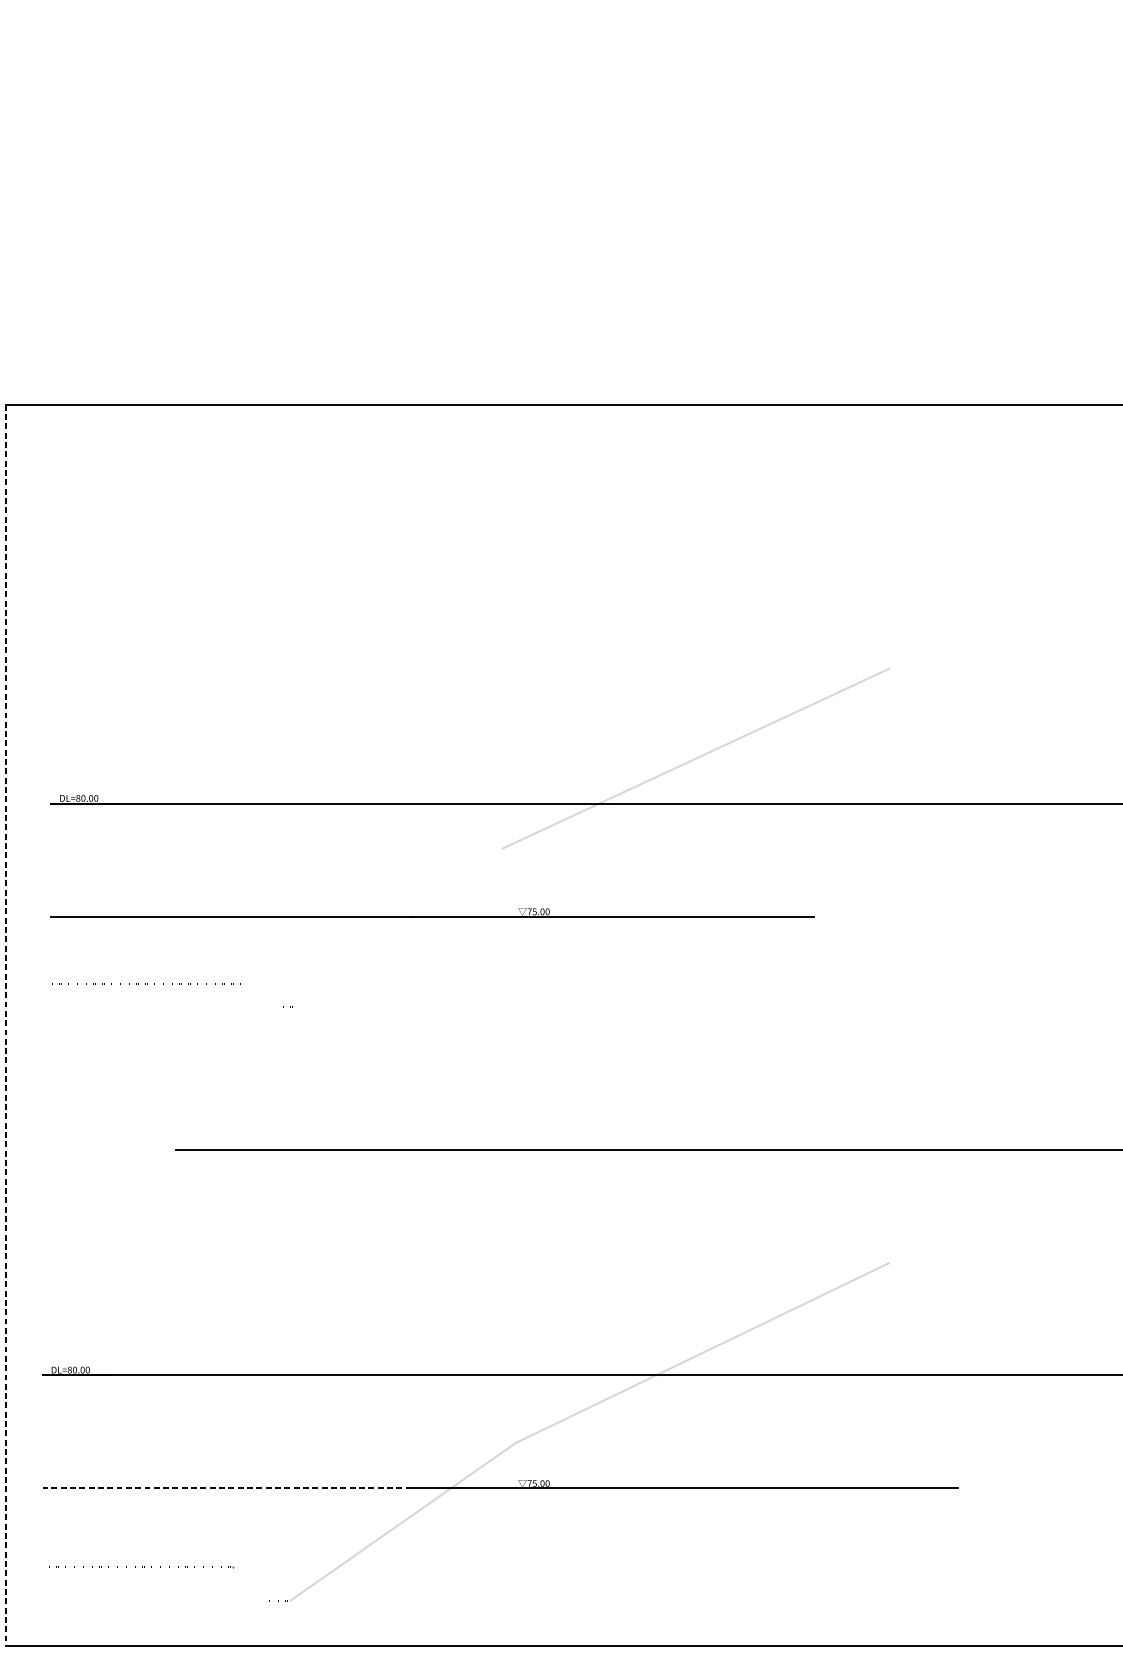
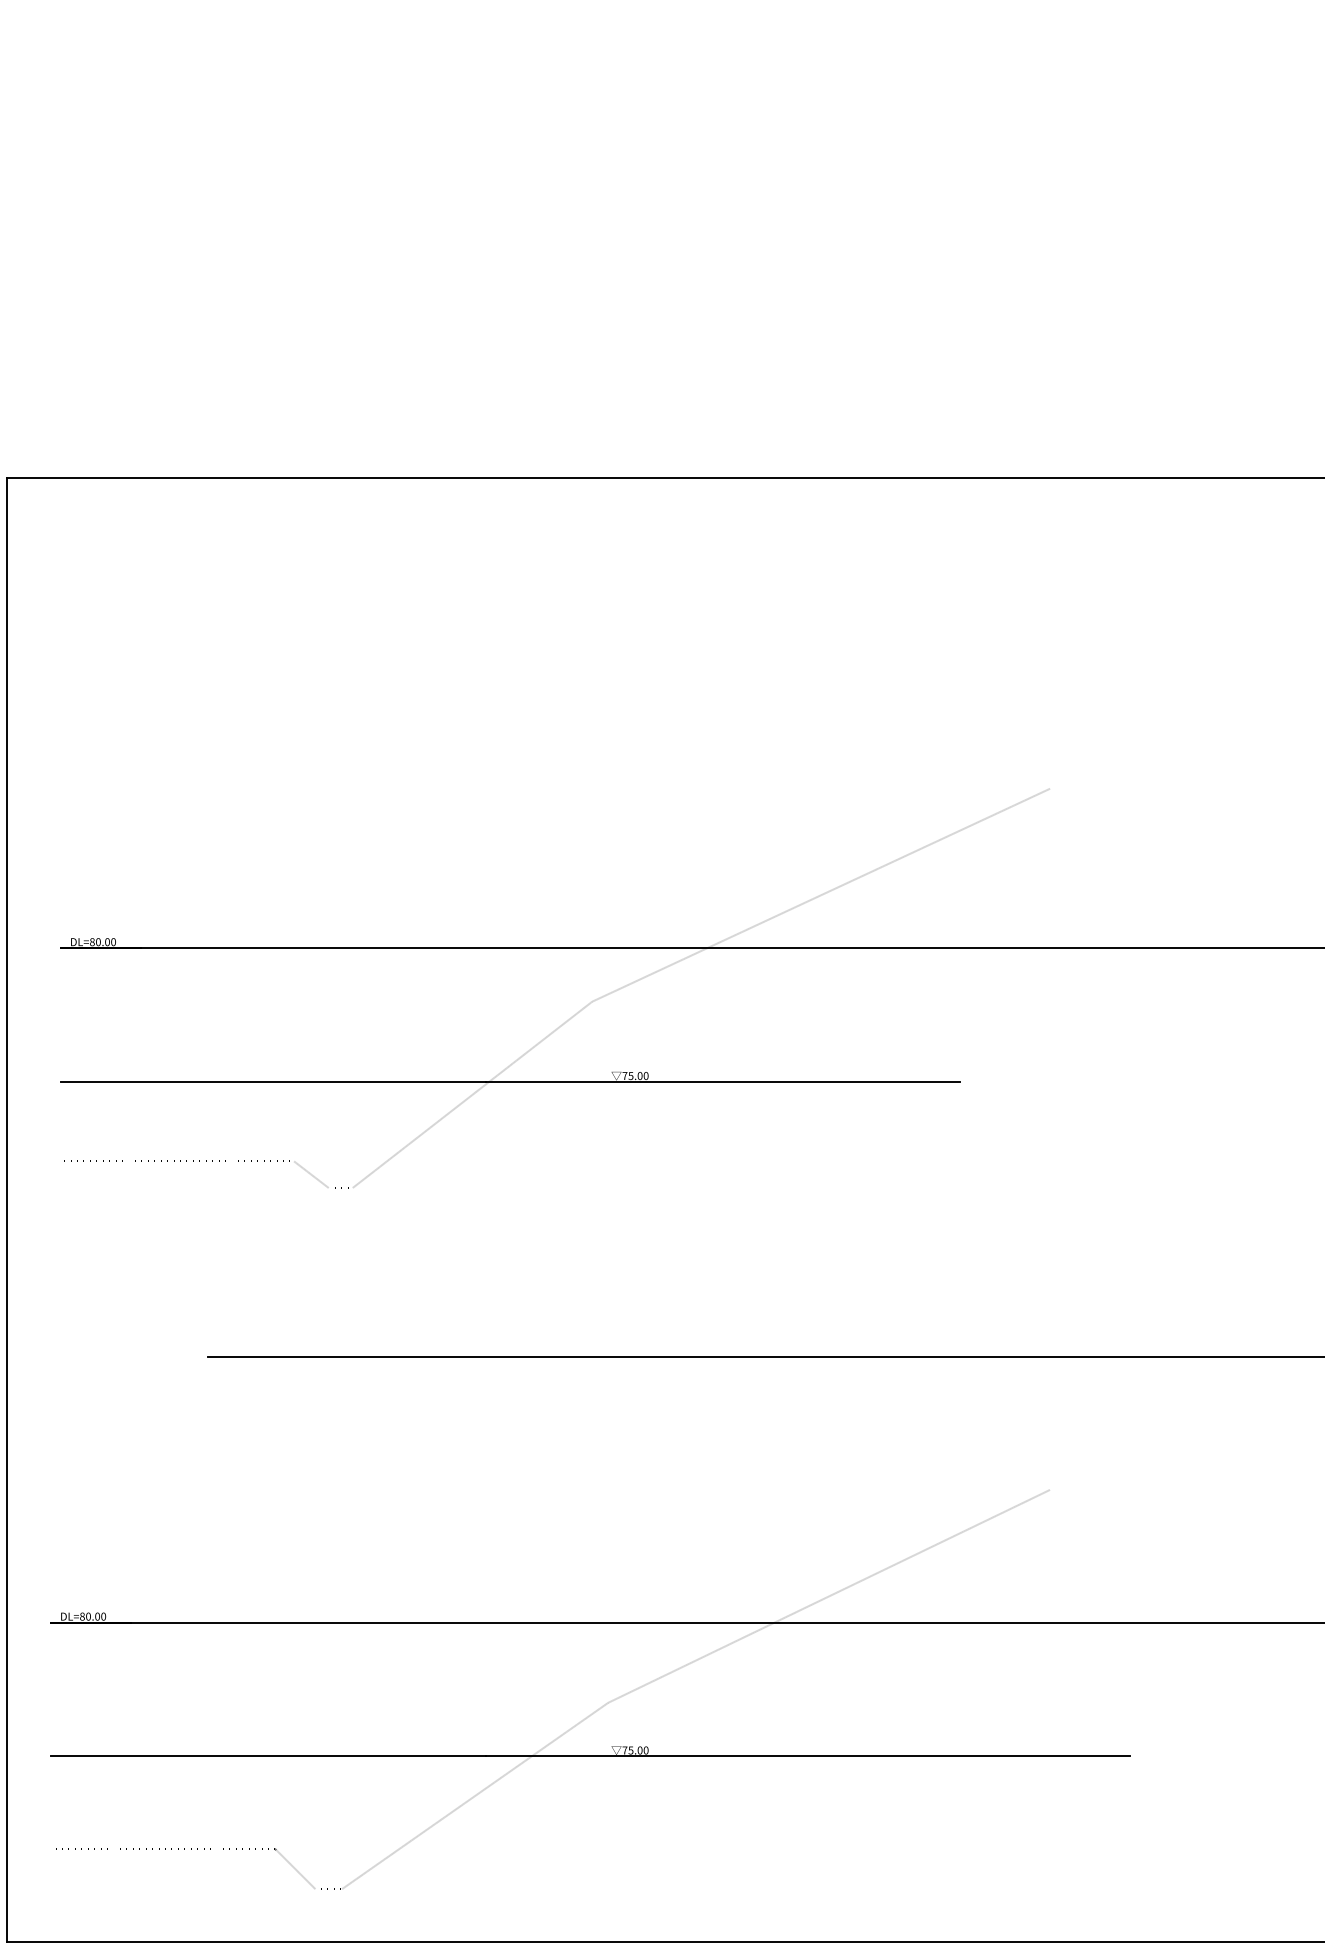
line: (400, 927) -> (472, 1094), added
line: (263, 995) -> (311, 1174), added
line: (6, 1025) -> (7, 1210), dashed -> solid
line: (226, 1488) -> (267, 1756), dashed -> solid
line: (250, 1584) -> (295, 1869), added

